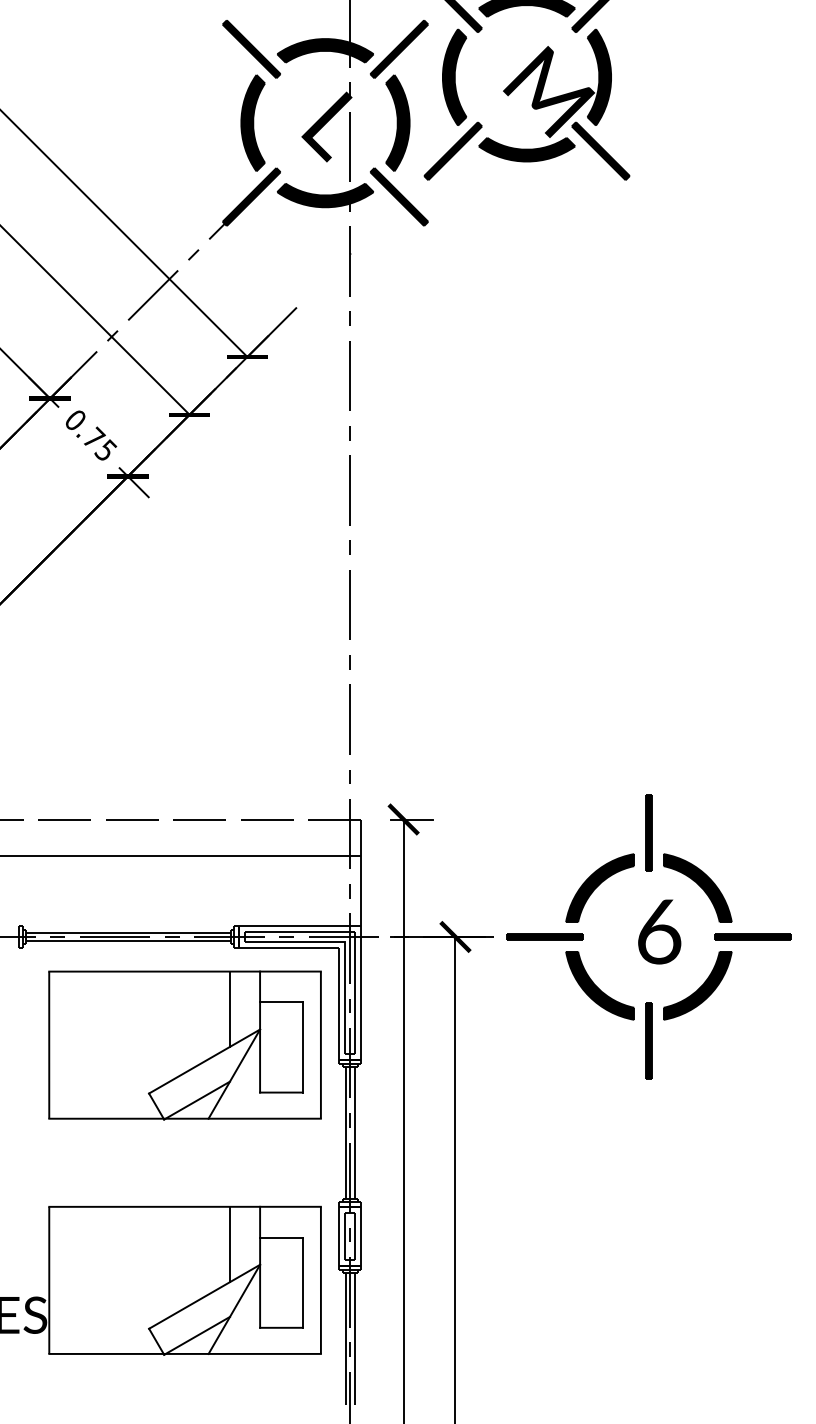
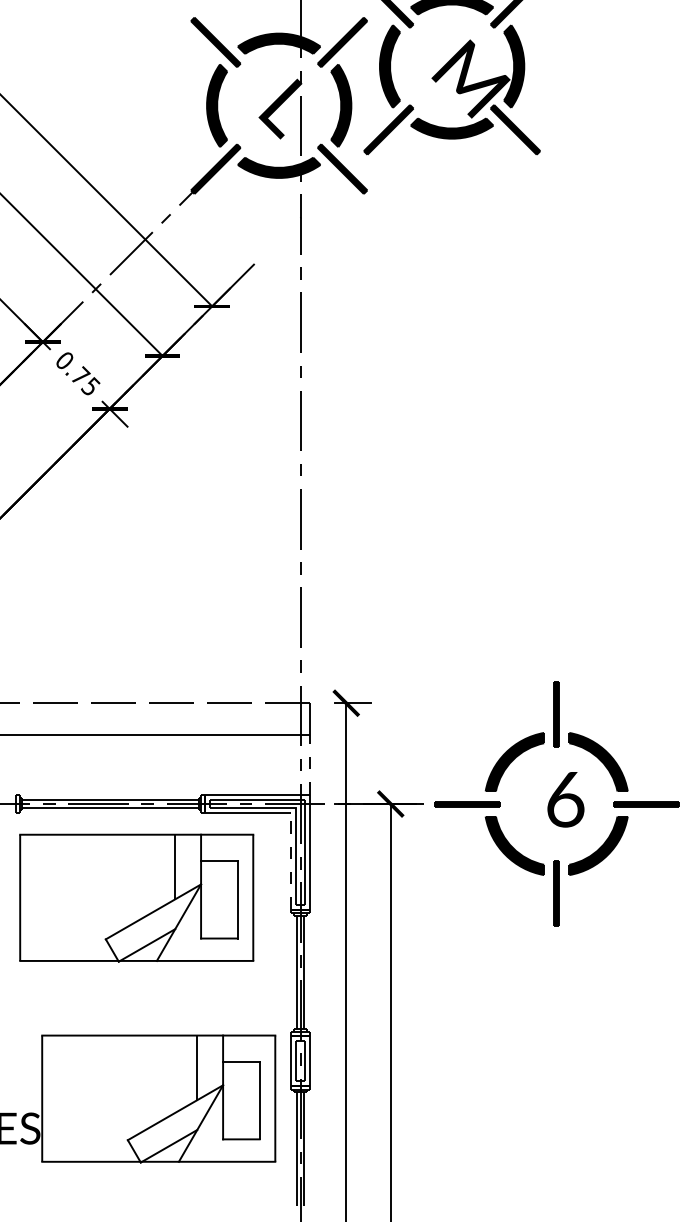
line: (360, 890) -> (309, 764), solid -> dashed
line: (339, 1003) -> (291, 861), solid -> dashed
part: (184, 1044) -> (136, 897), moved

